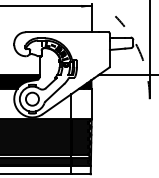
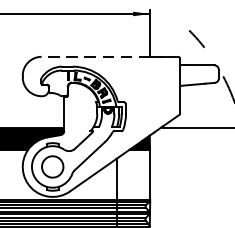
line: (58, 32) -> (95, 57), solid -> dashed

